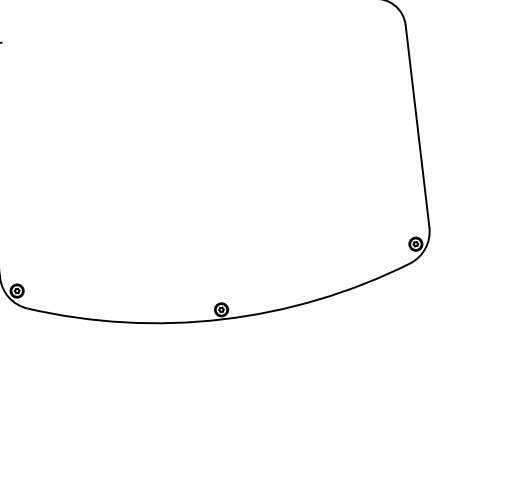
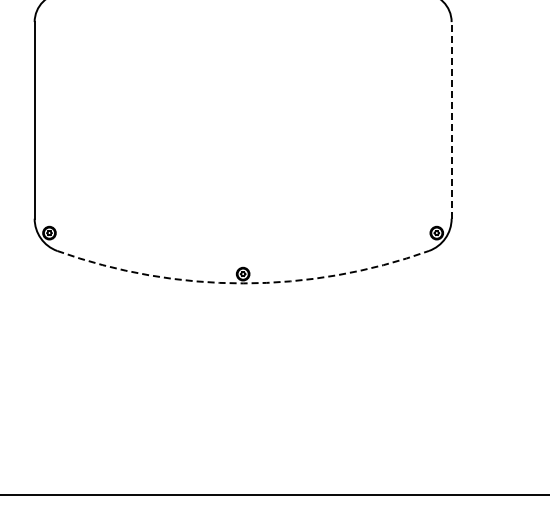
line: (417, 125) -> (451, 119), solid -> dashed
arc: (222, 319) -> (243, 283), solid -> dashed

